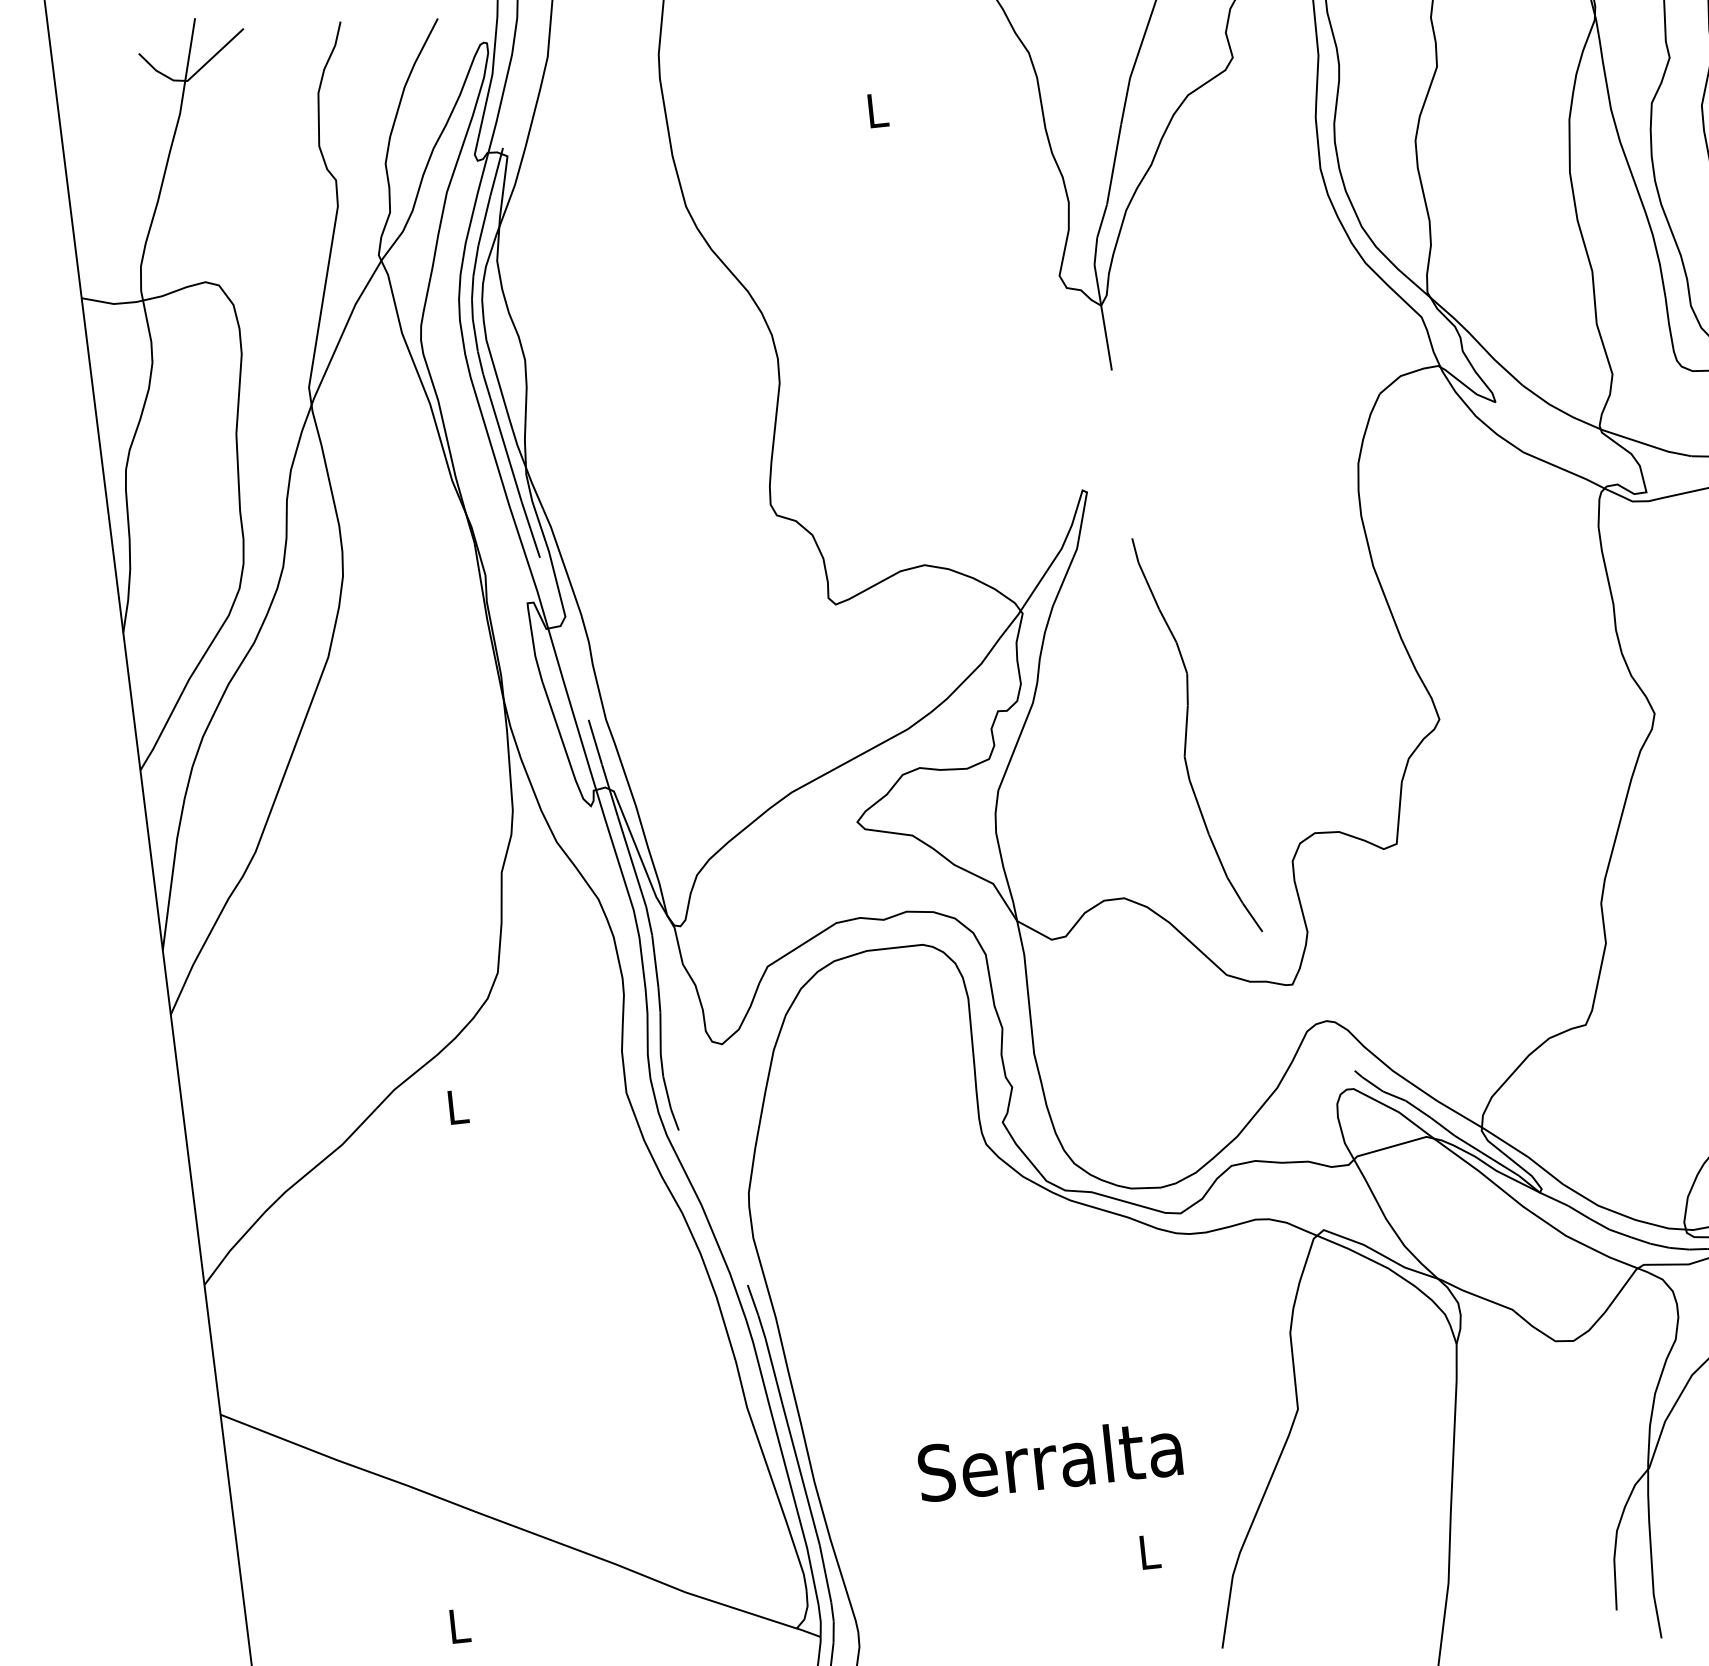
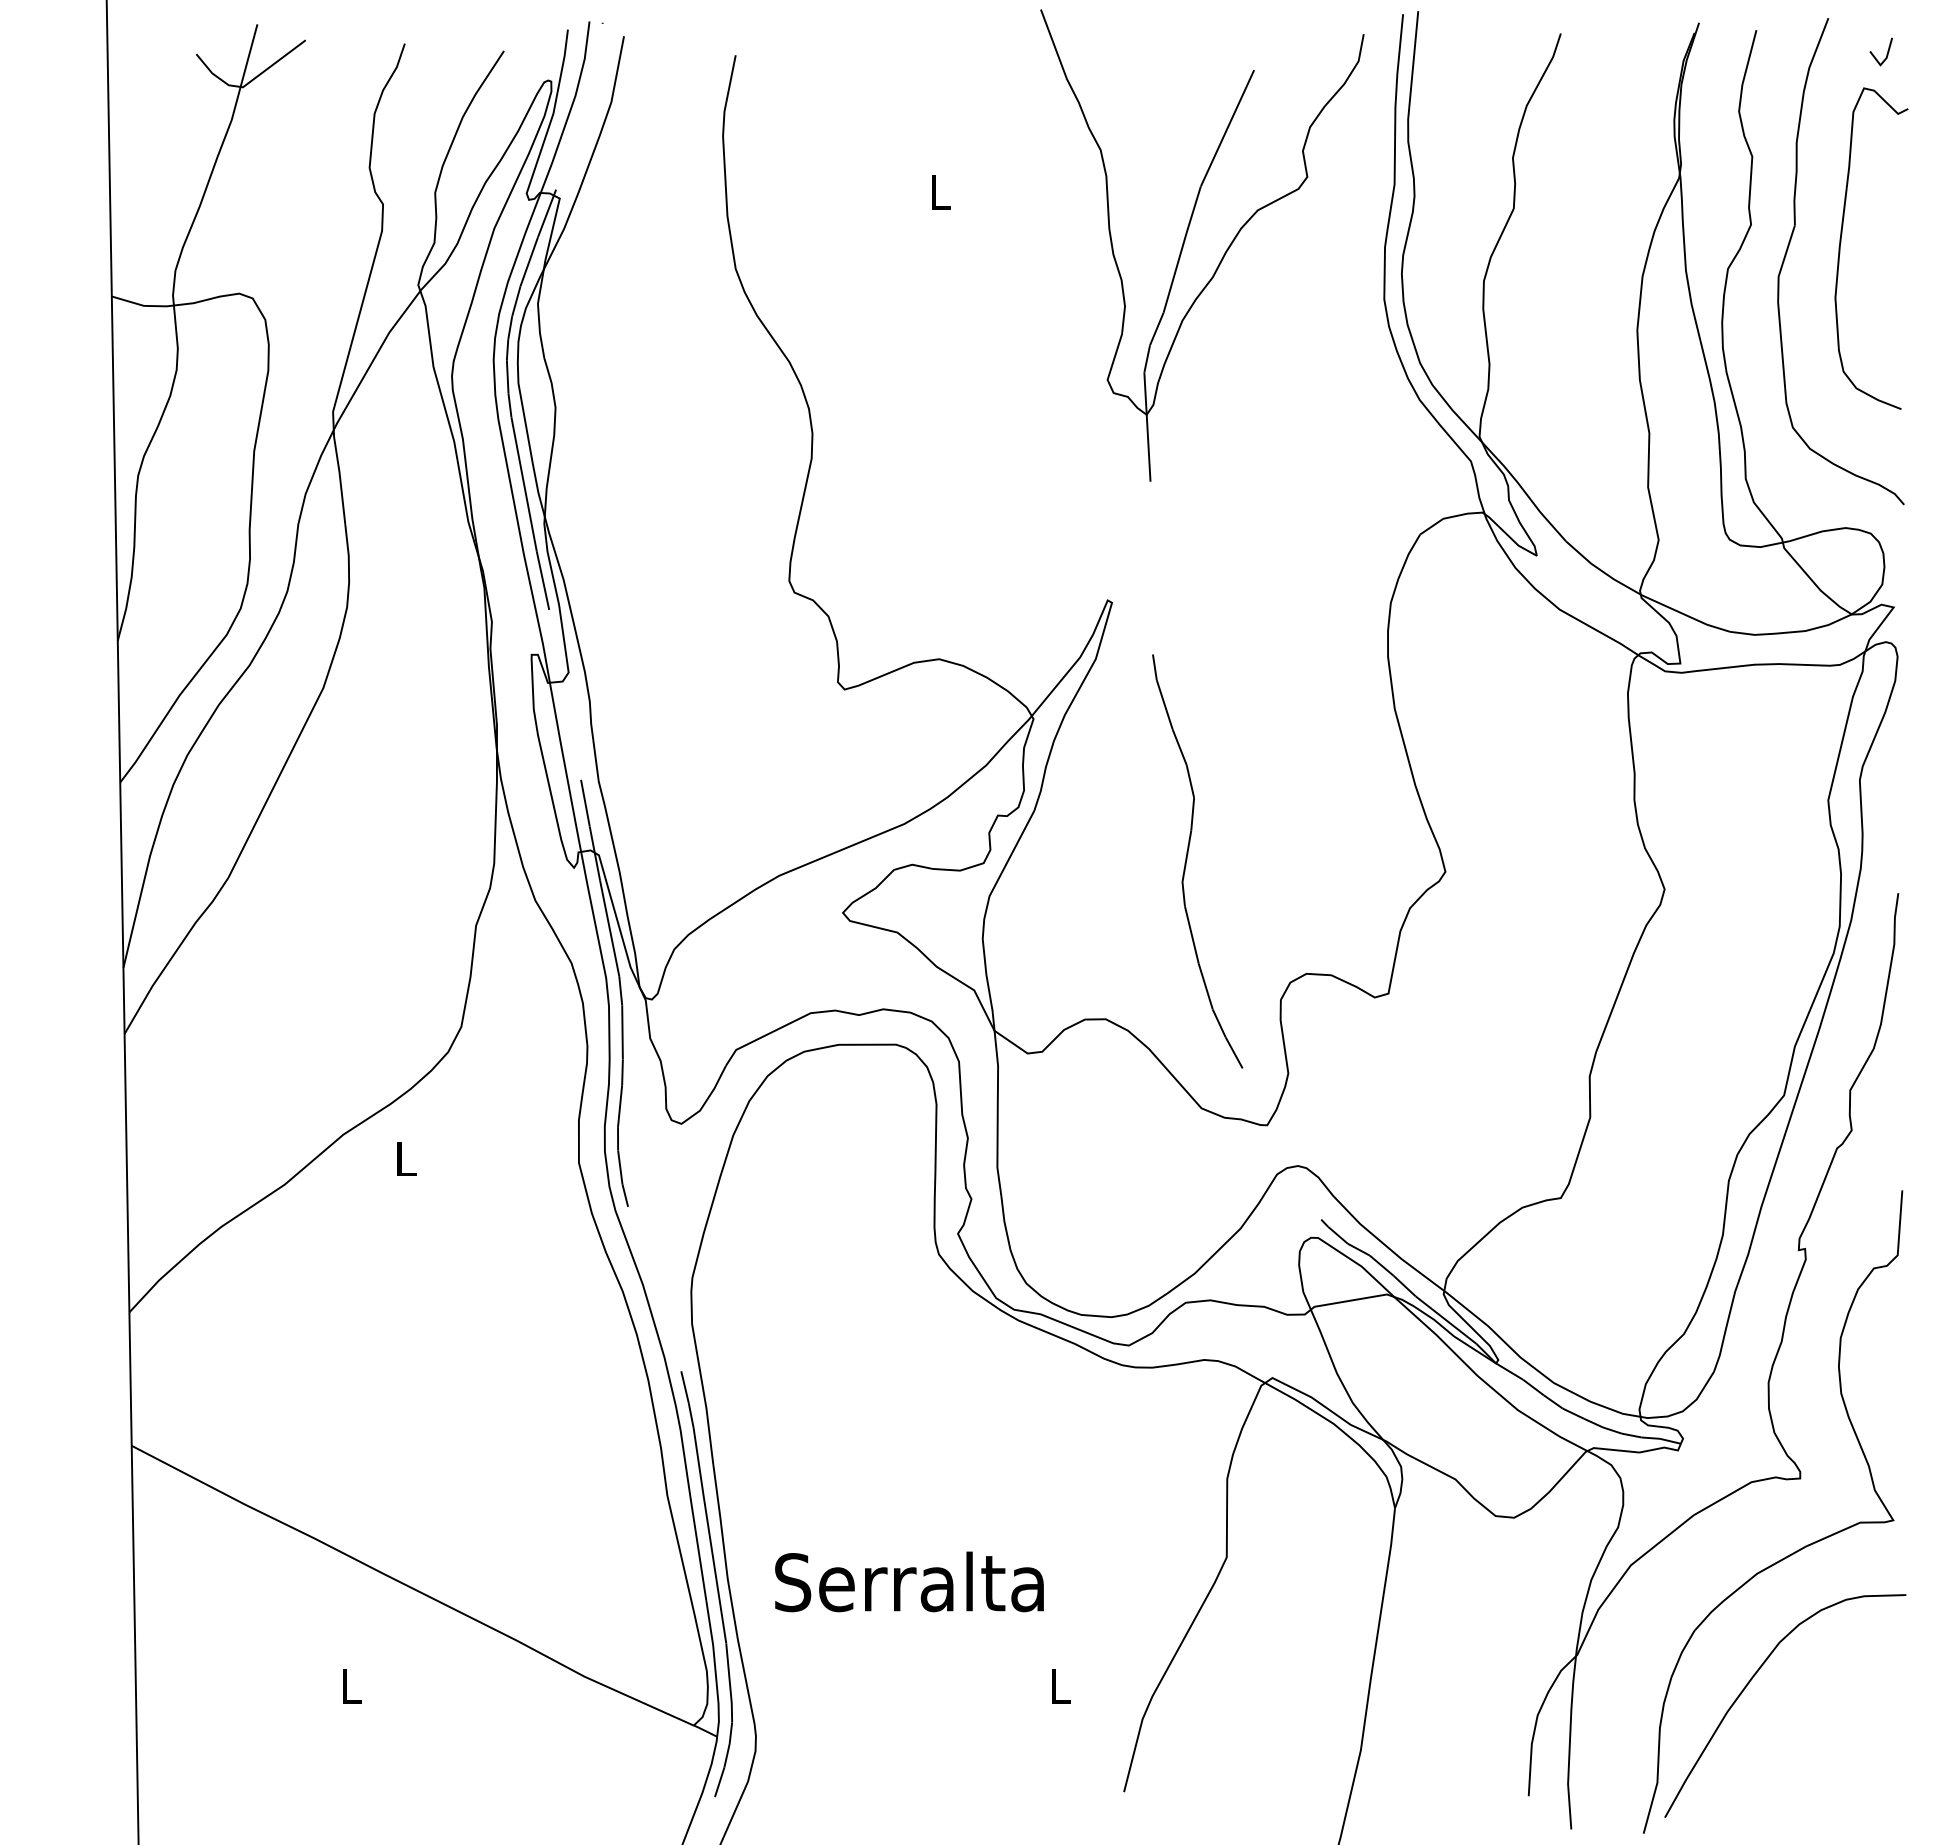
text: (1050, 1459) -> (909, 1581), moved

